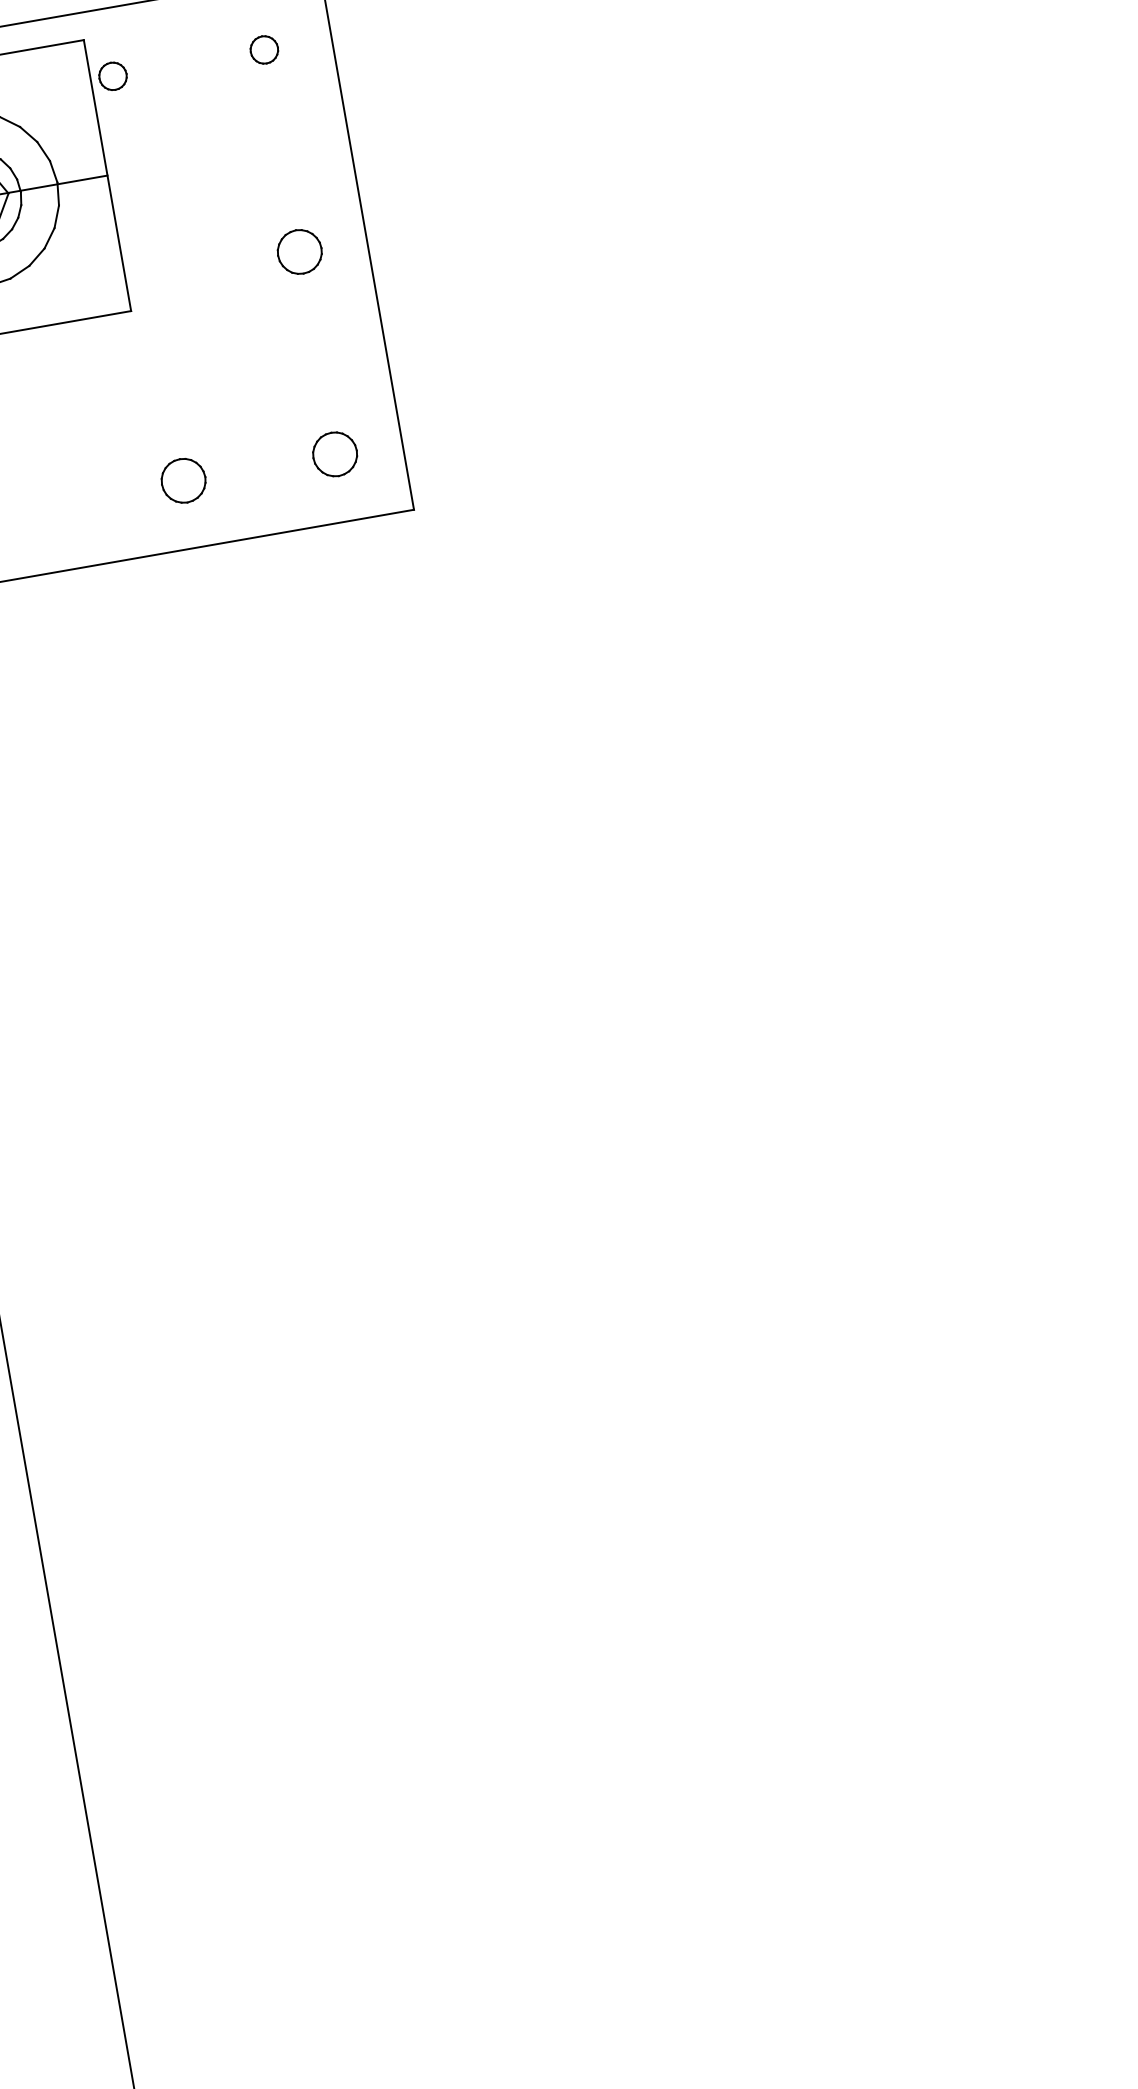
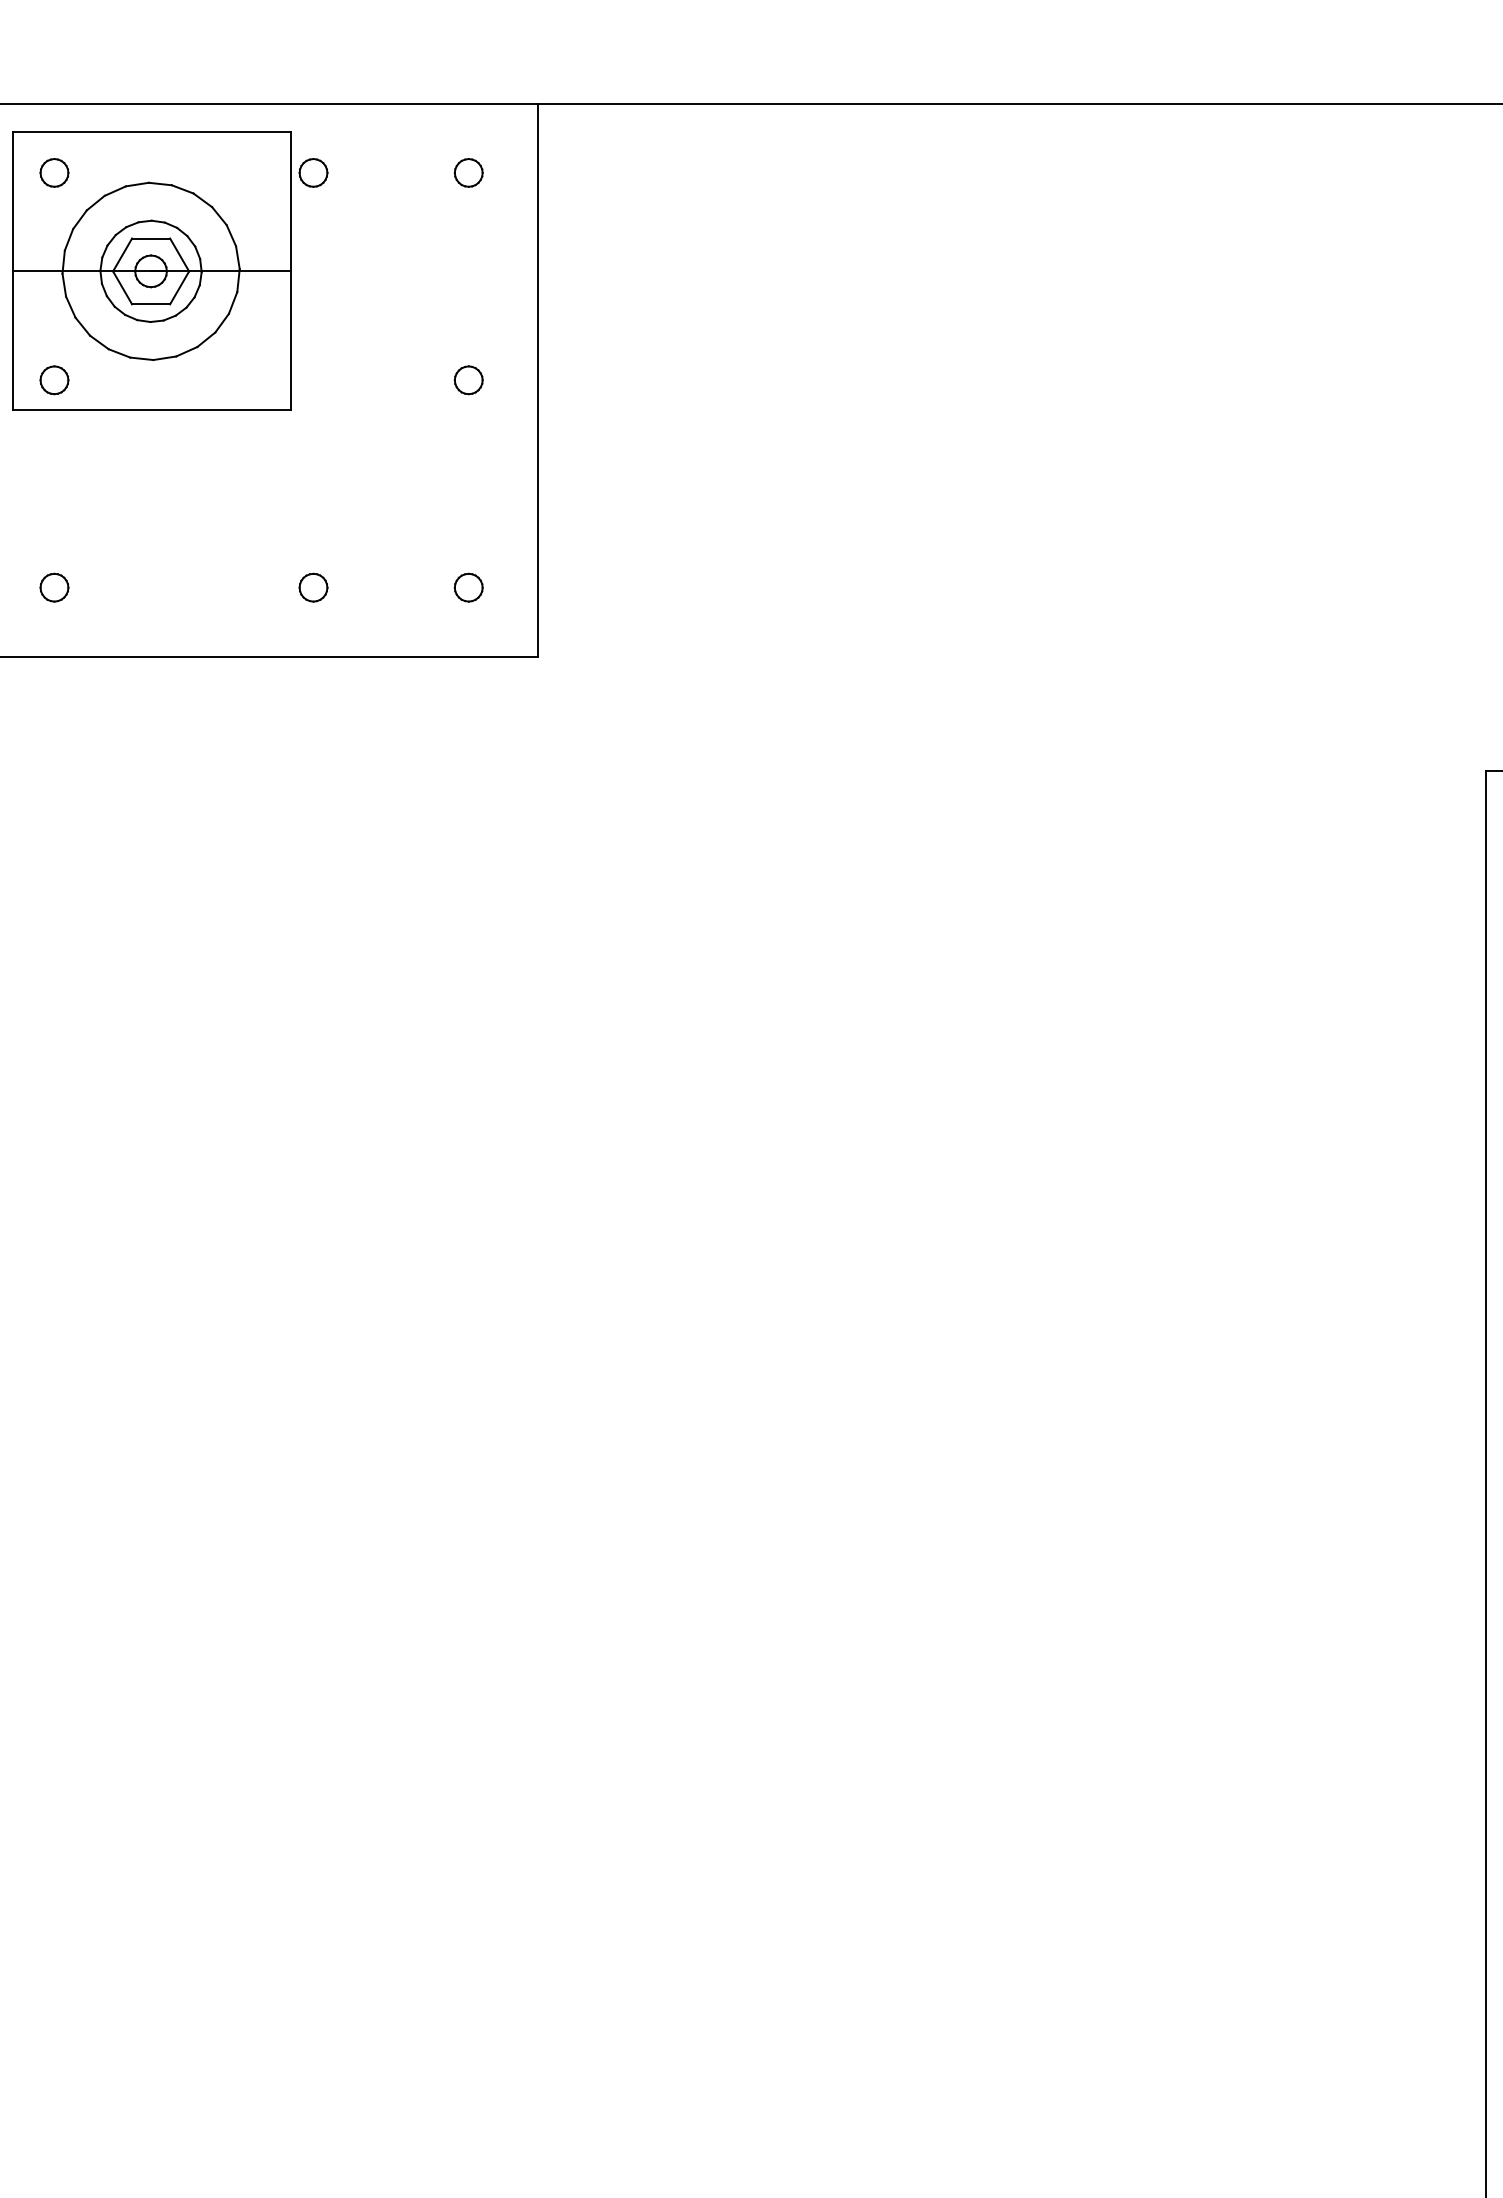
part: (299, 252) -> (468, 380), size x0.62
part: (334, 454) -> (468, 587), size x0.62
part: (183, 480) -> (313, 587), size x0.62

